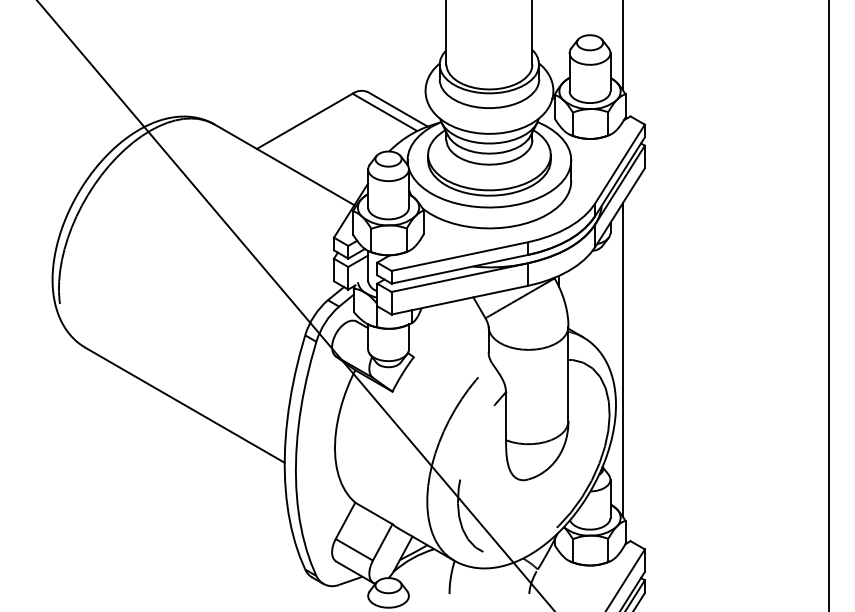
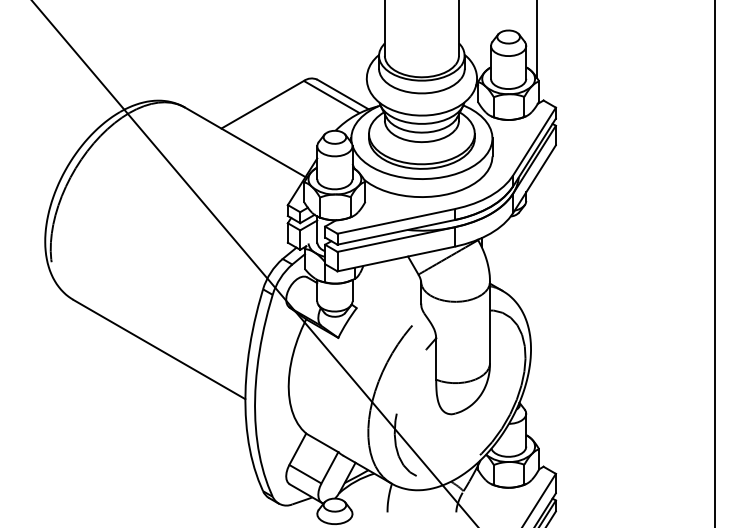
line: (623, 359) -> (537, 310), removed

